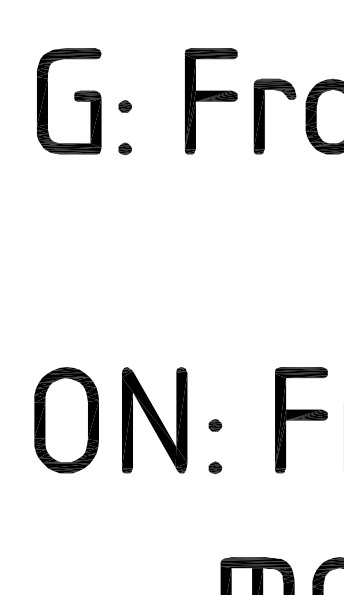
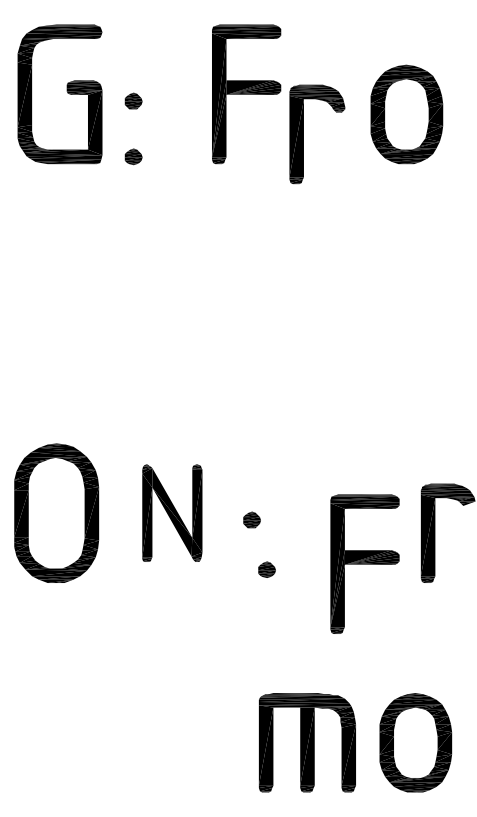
part: (264, 116) -> (303, 134), moved
part: (154, 419) -> (172, 512), size x0.7
part: (301, 419) -> (364, 563), moved
part: (214, 467) -> (266, 569), moved

